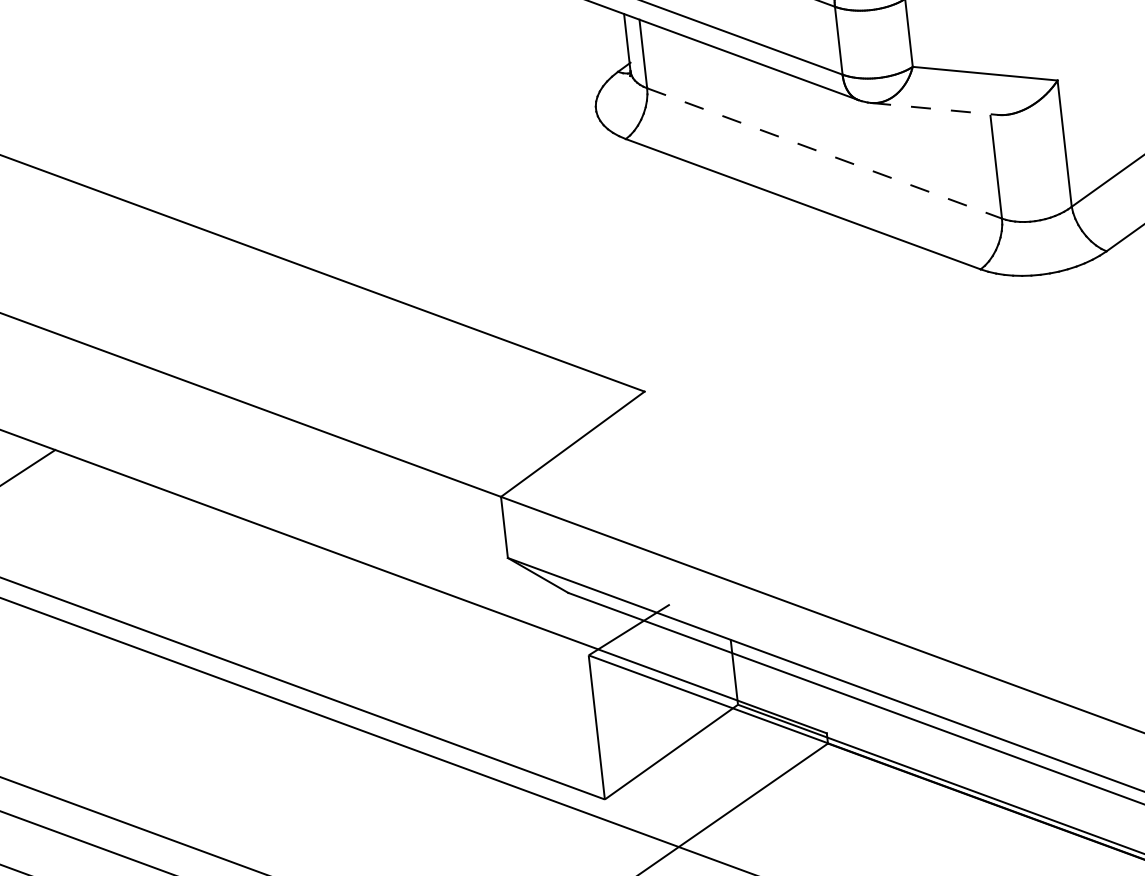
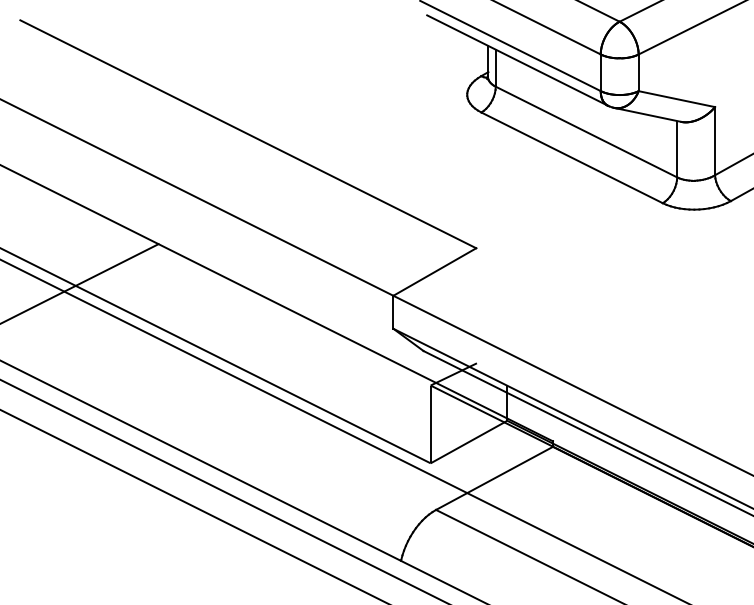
line: (936, 109) -> (648, 115), dashed -> solid
line: (824, 154) -> (586, 132), dashed -> solid

